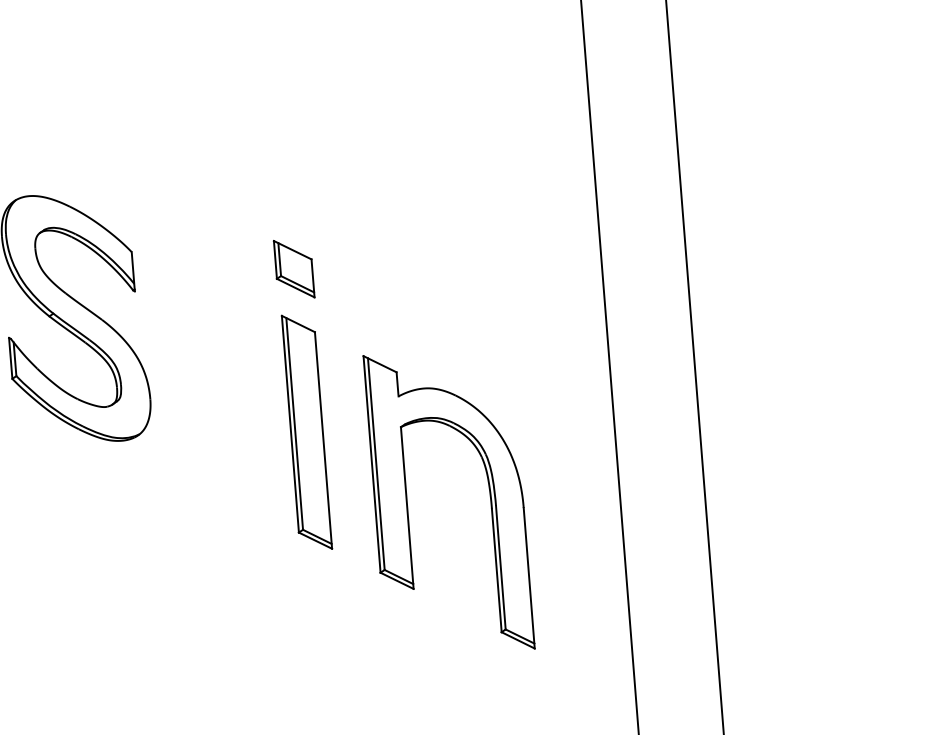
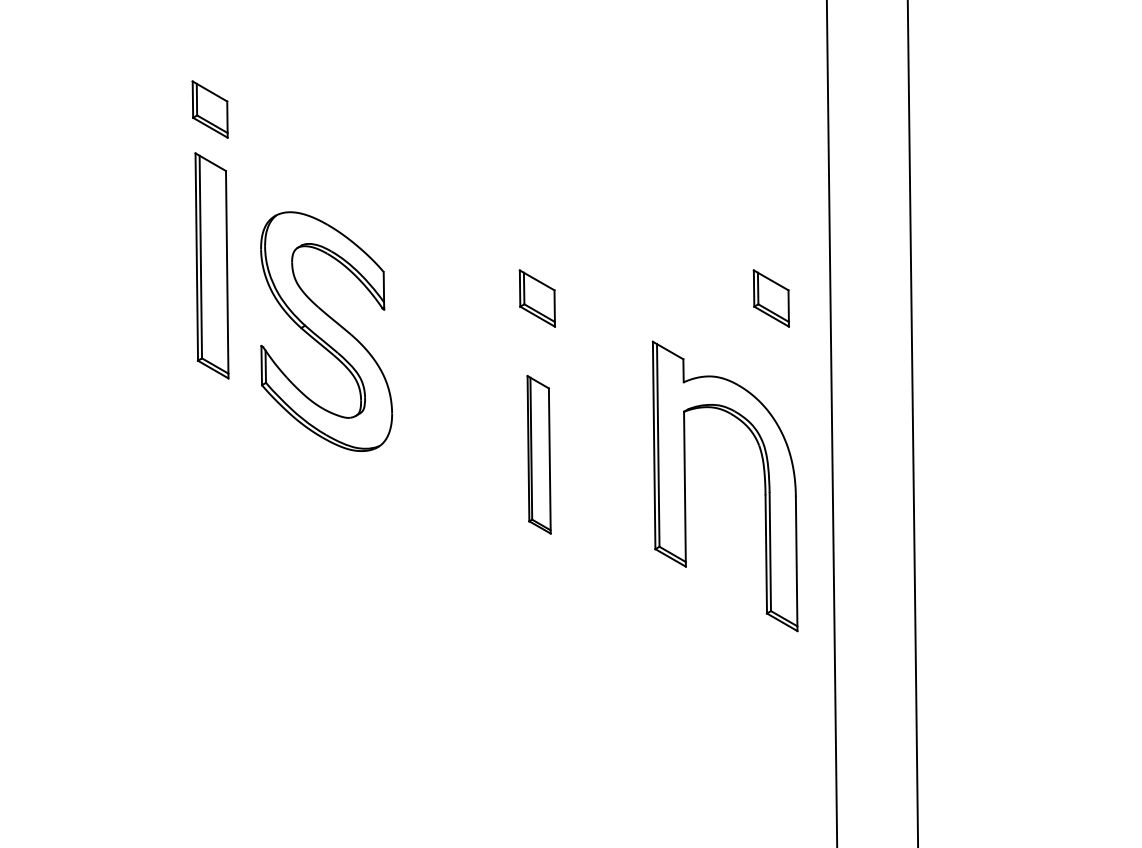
part: (537, 252) -> (770, 298), added
part: (306, 432) -> (538, 454), size x0.7
part: (490, 499) -> (764, 486), moved

